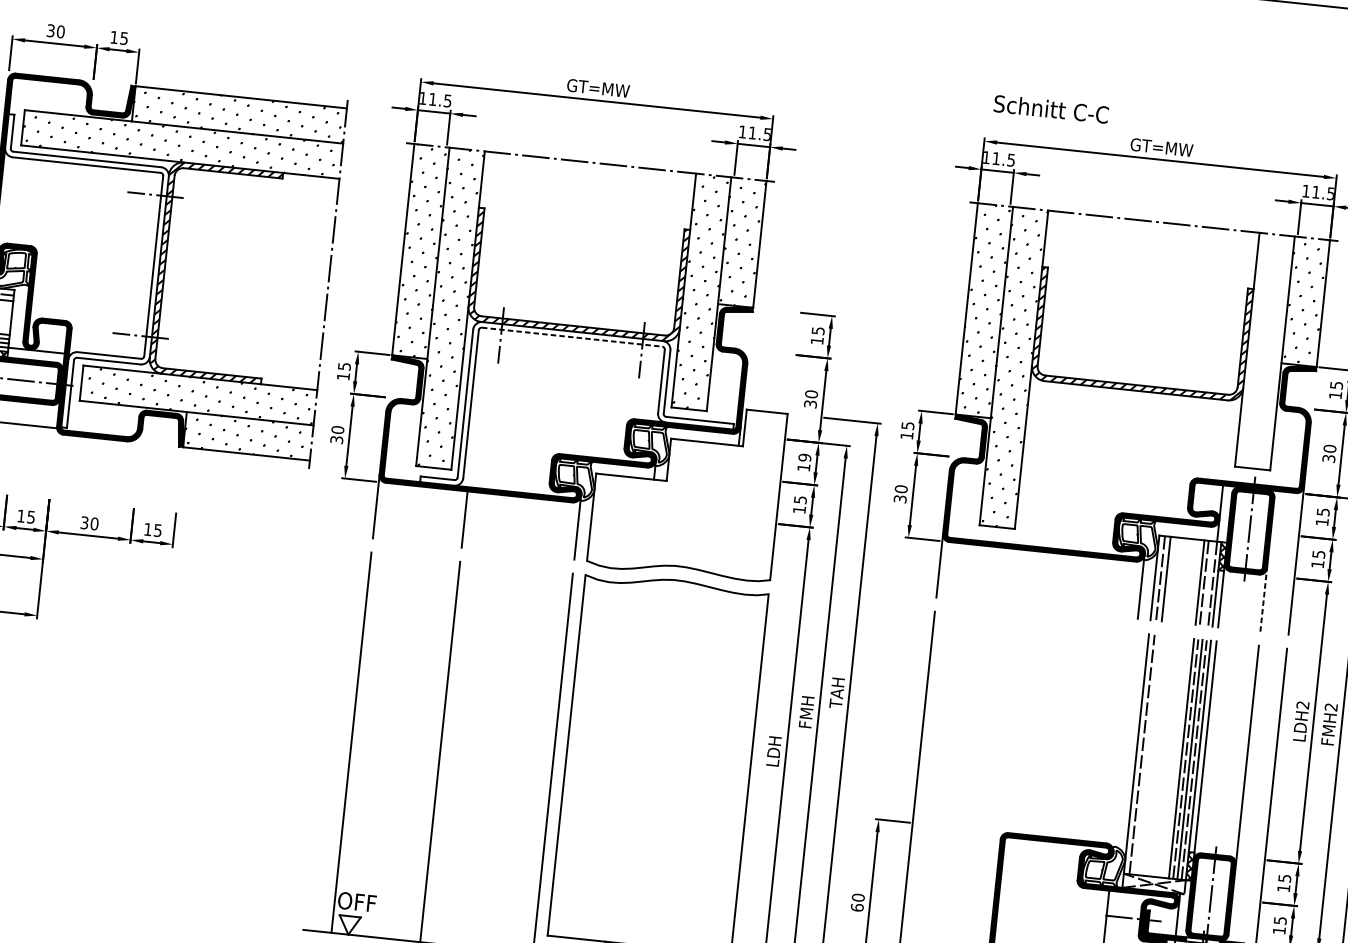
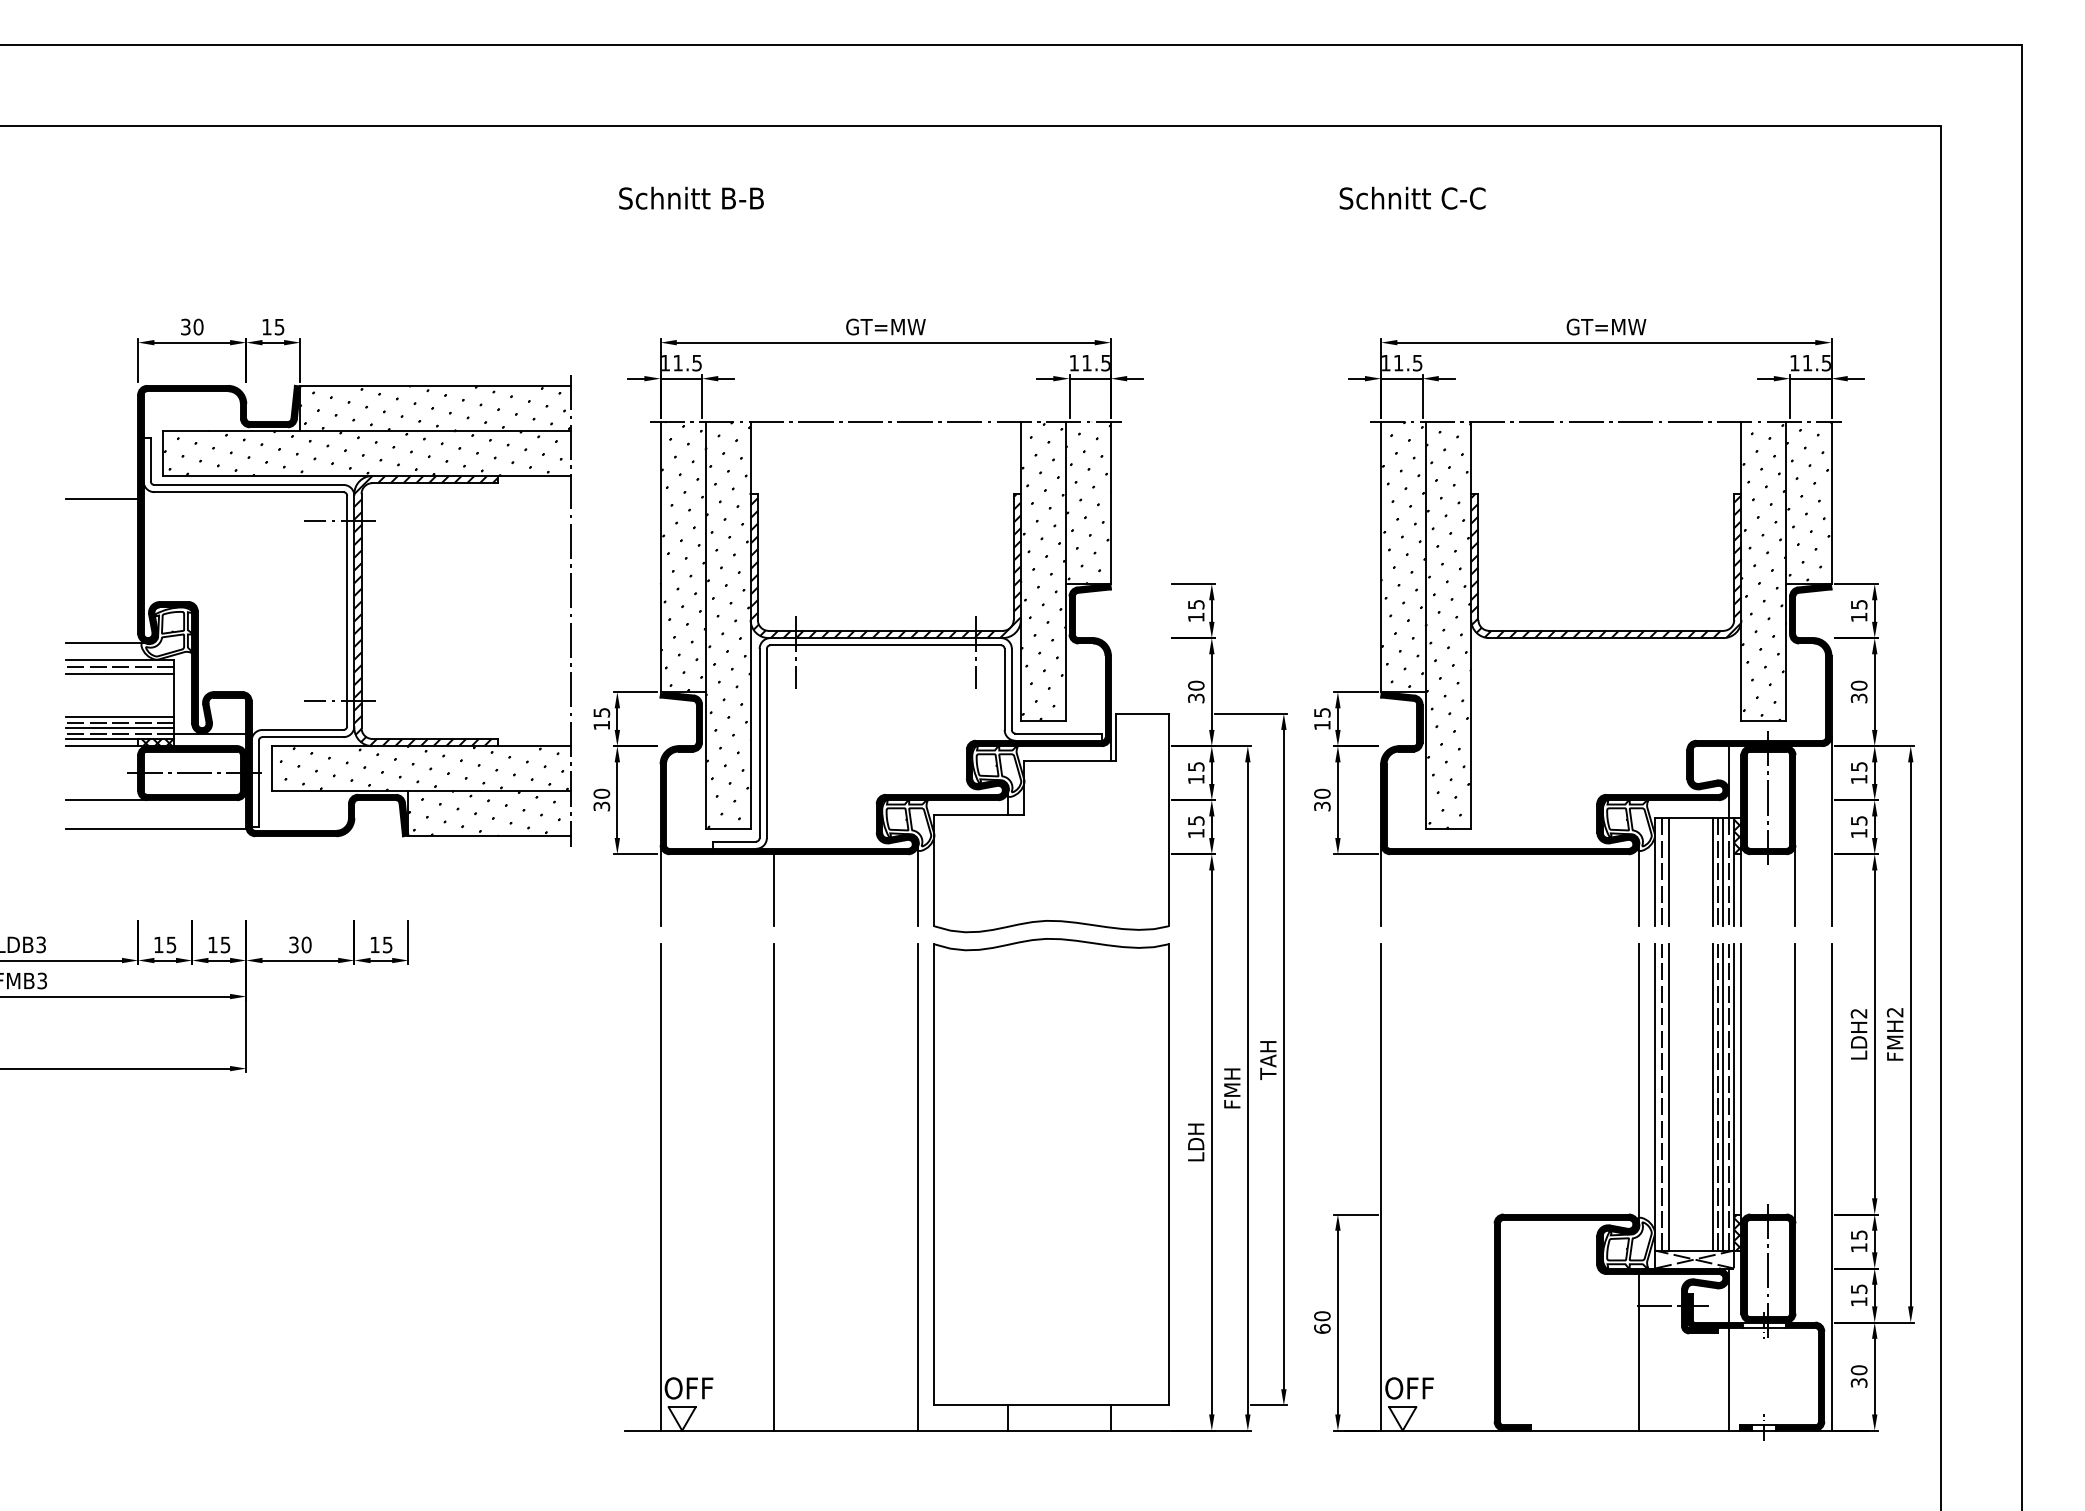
text: (1051, 108) -> (1412, 197), moved
line: (572, 337) -> (886, 645), dashed -> solid
hatch: (1264, 352) -> (1763, 572), added
text: (805, 457) -> (1196, 766), 19 -> 15
line: (1208, 583) -> (1723, 872), added
line: (1263, 599) -> (1795, 885), dashed -> solid
line: (1124, 742) -> (1638, 1084), added
line: (1147, 755) -> (1669, 1097), added

